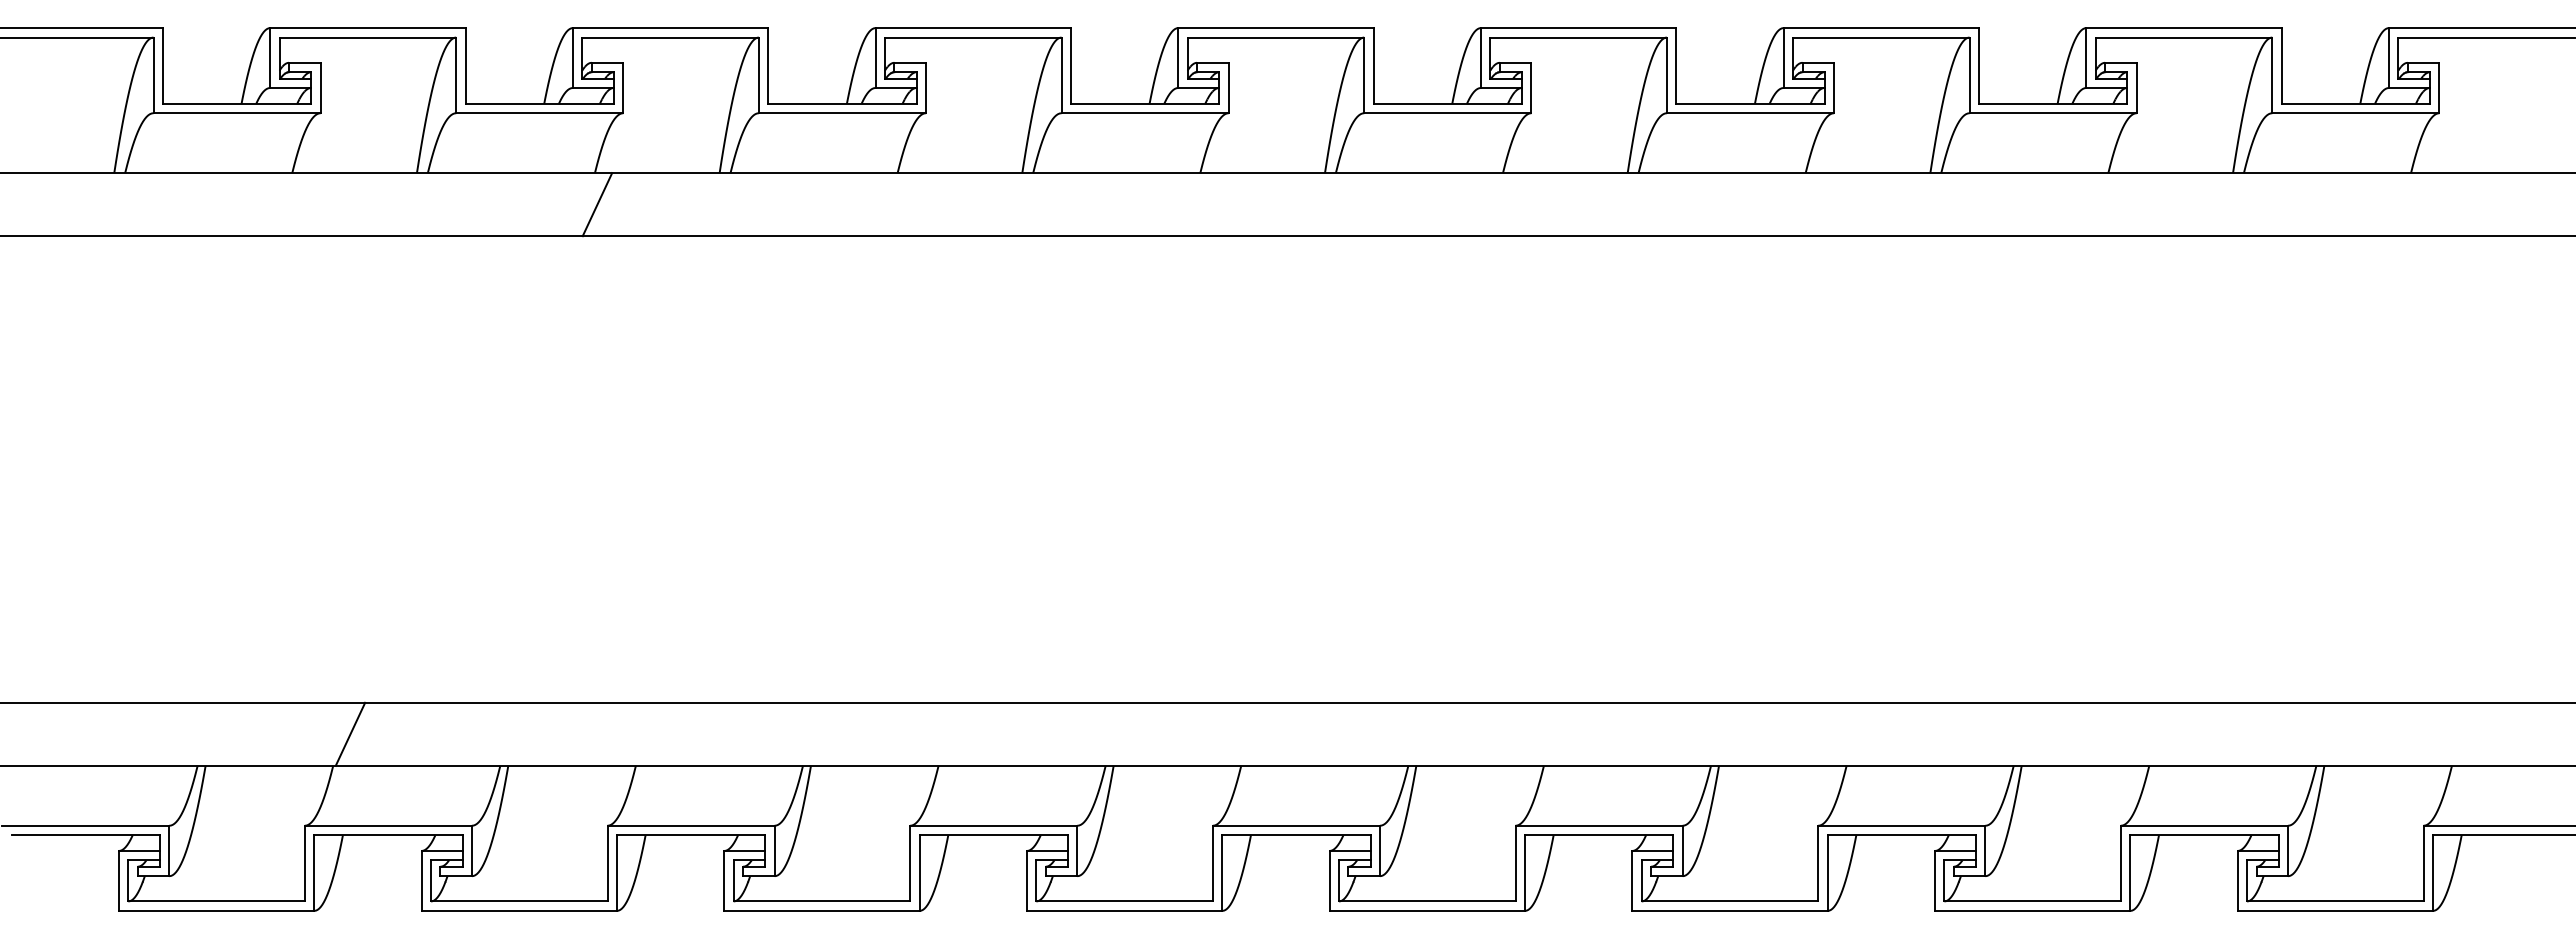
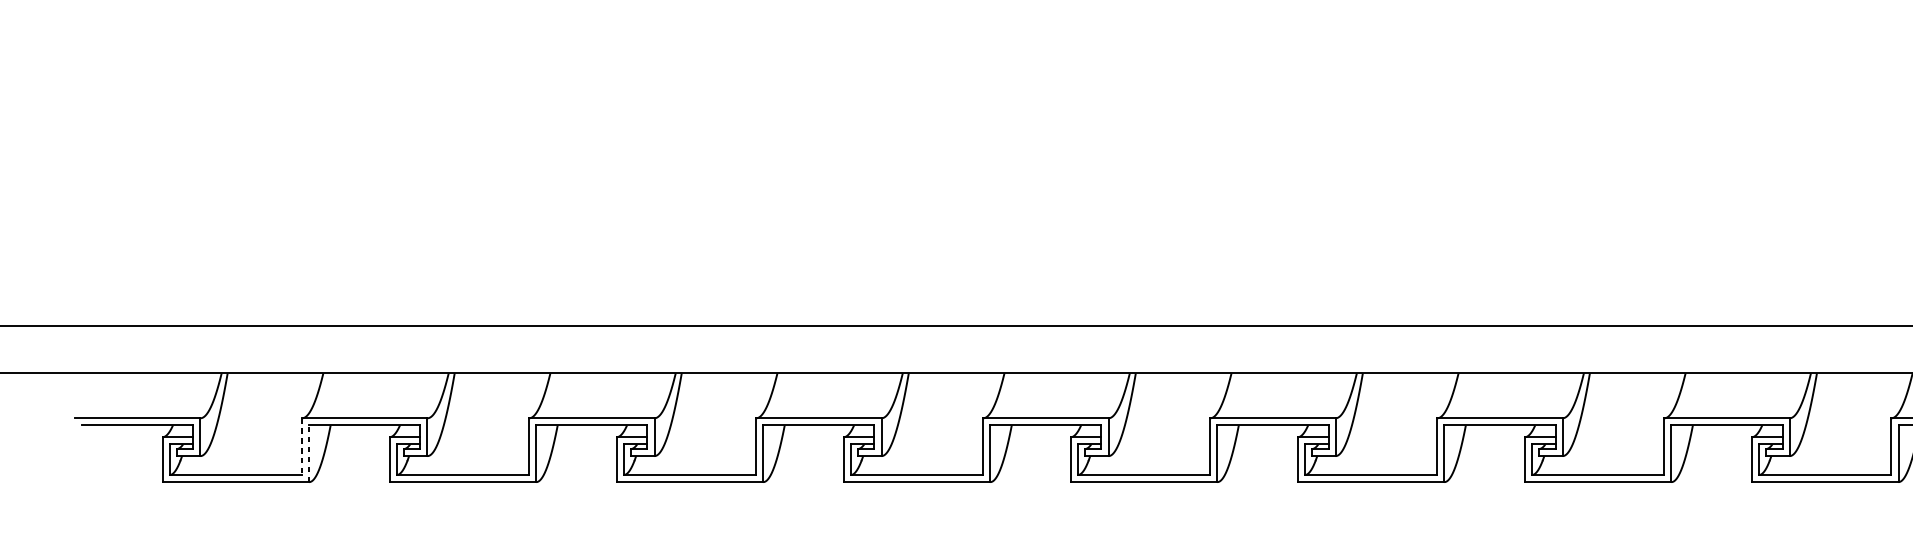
line: (350, 733) -> (336, 349), removed
line: (304, 863) -> (301, 446), solid -> dashed
line: (314, 873) -> (309, 454), solid -> dashed

